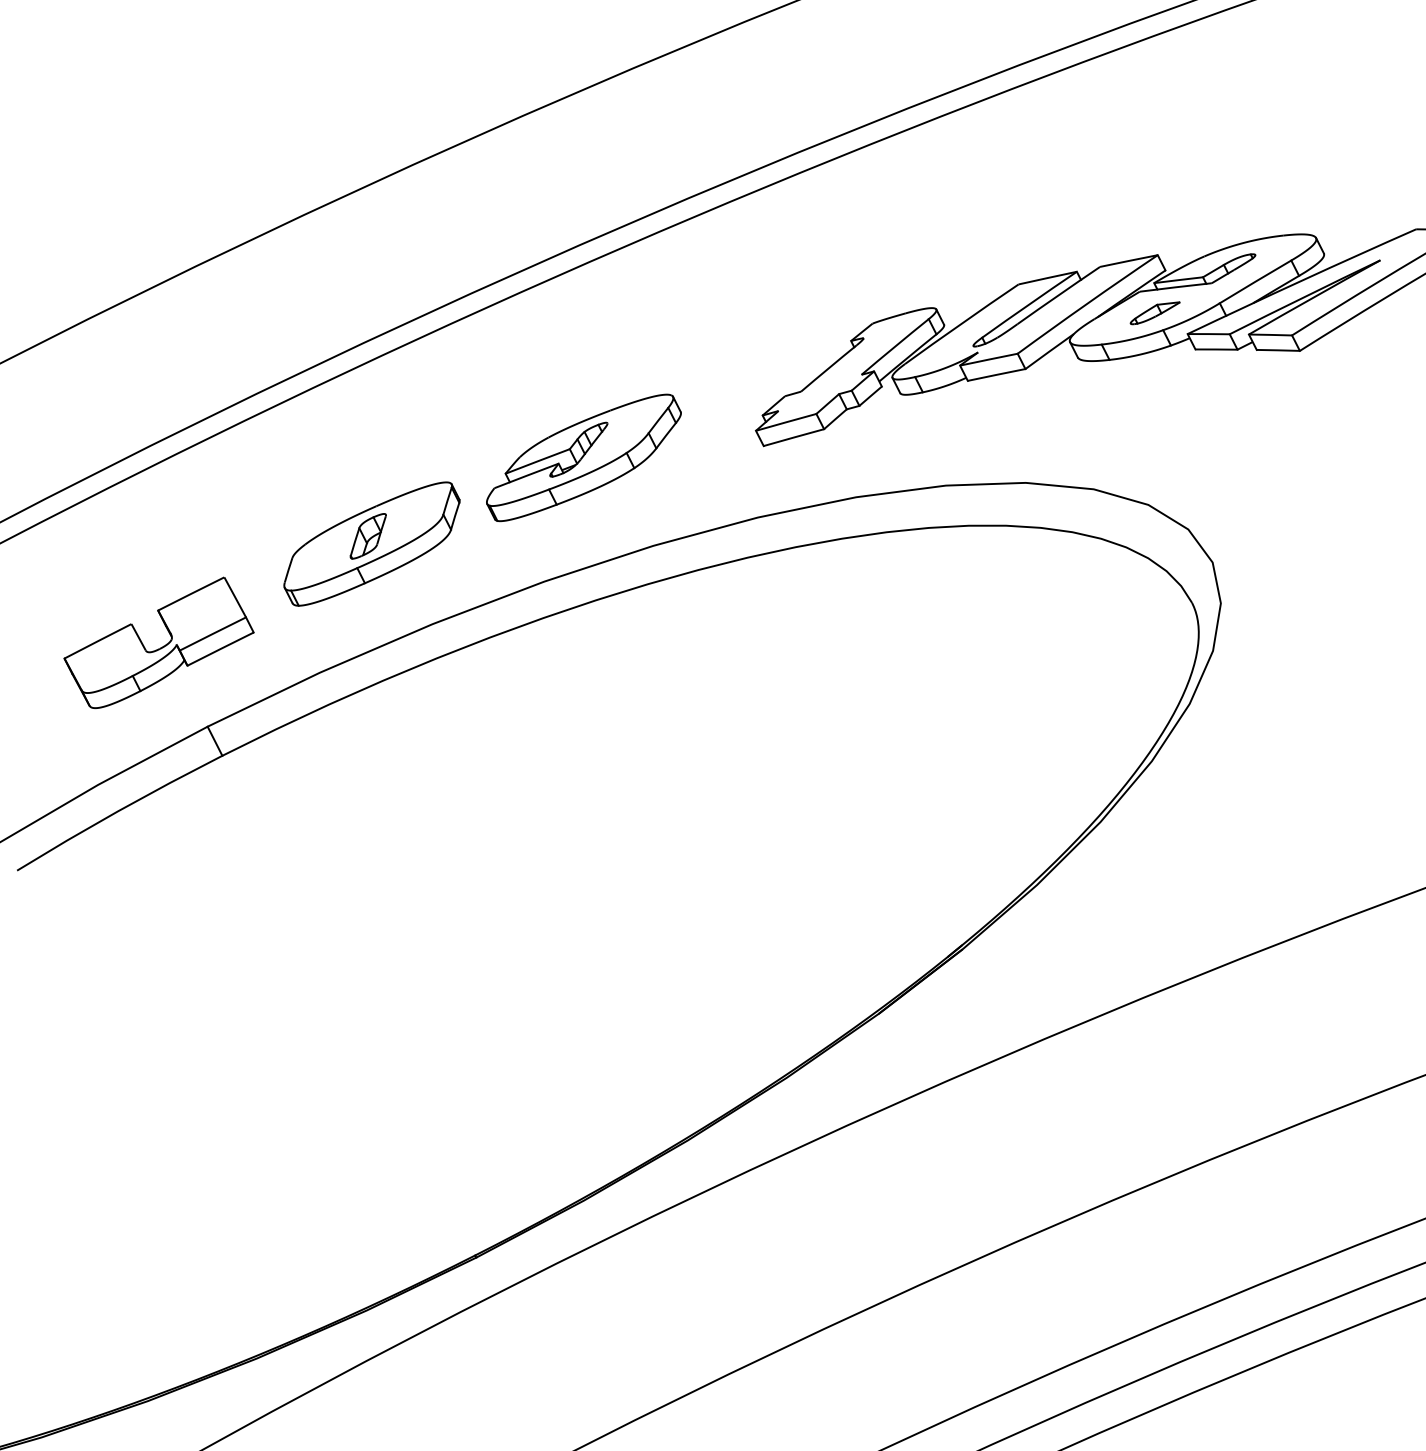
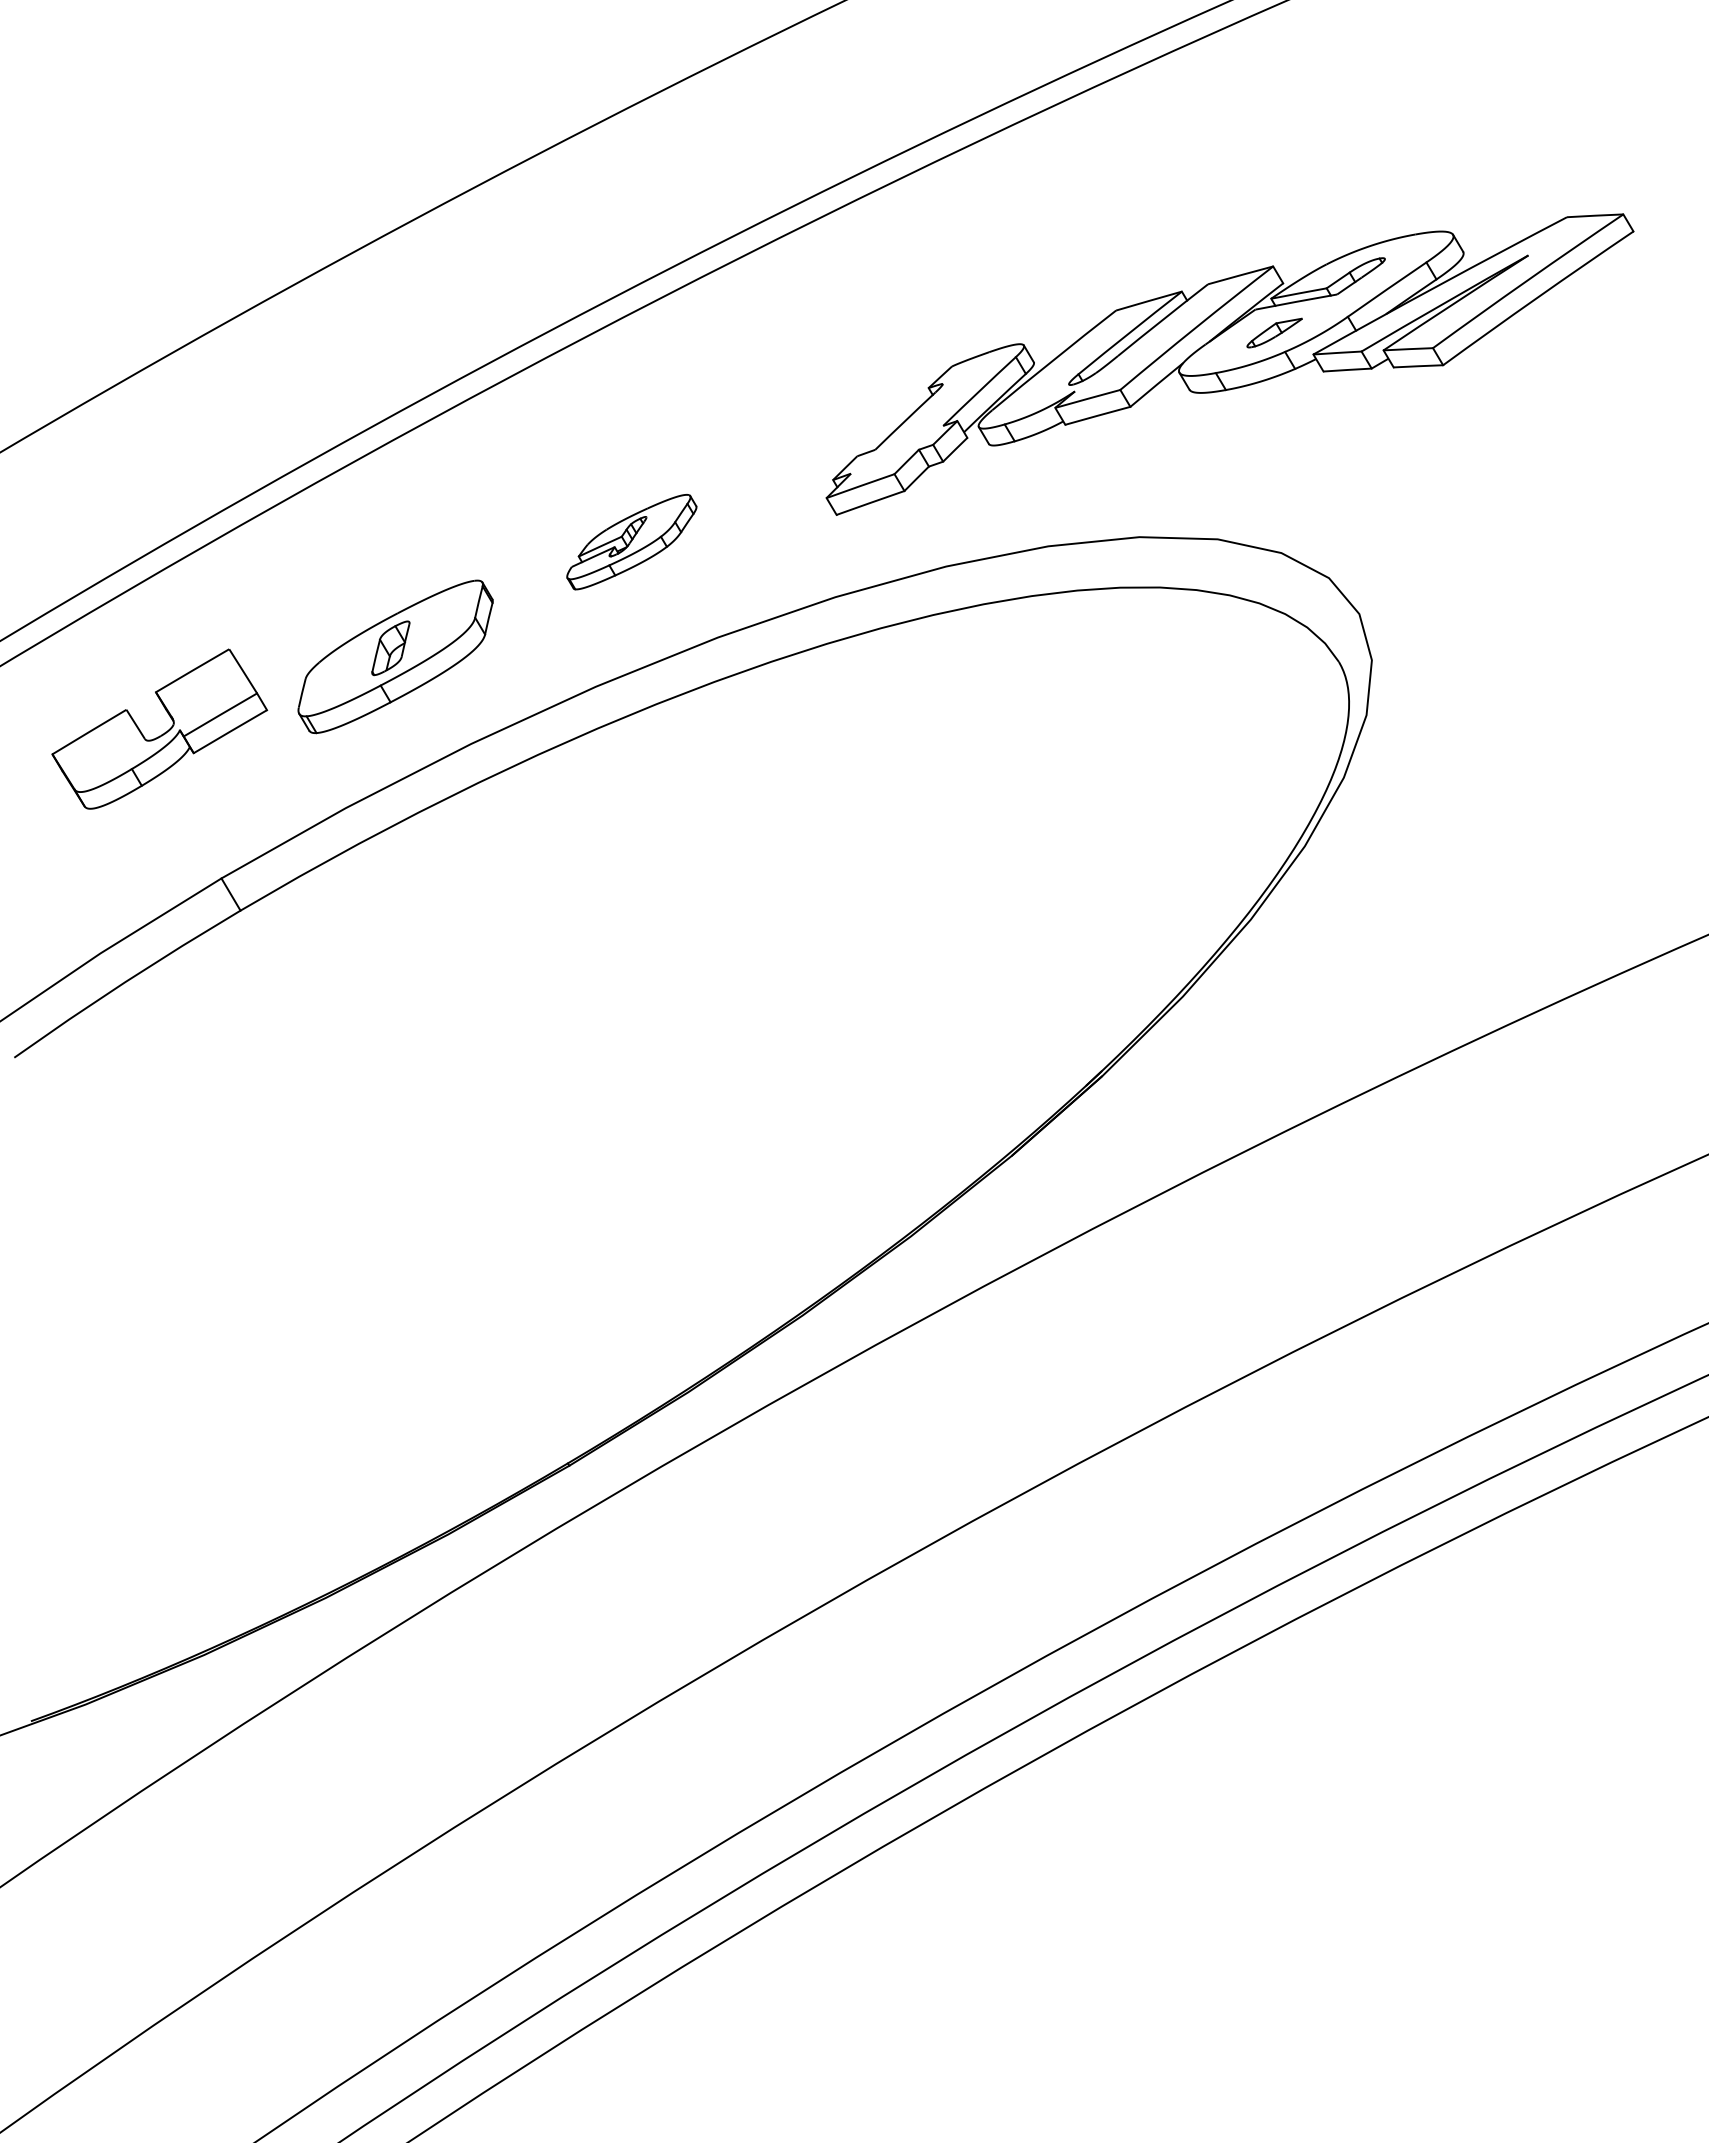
part: (583, 457) -> (631, 541), size x0.6
part: (160, 647) -> (161, 734), moved

